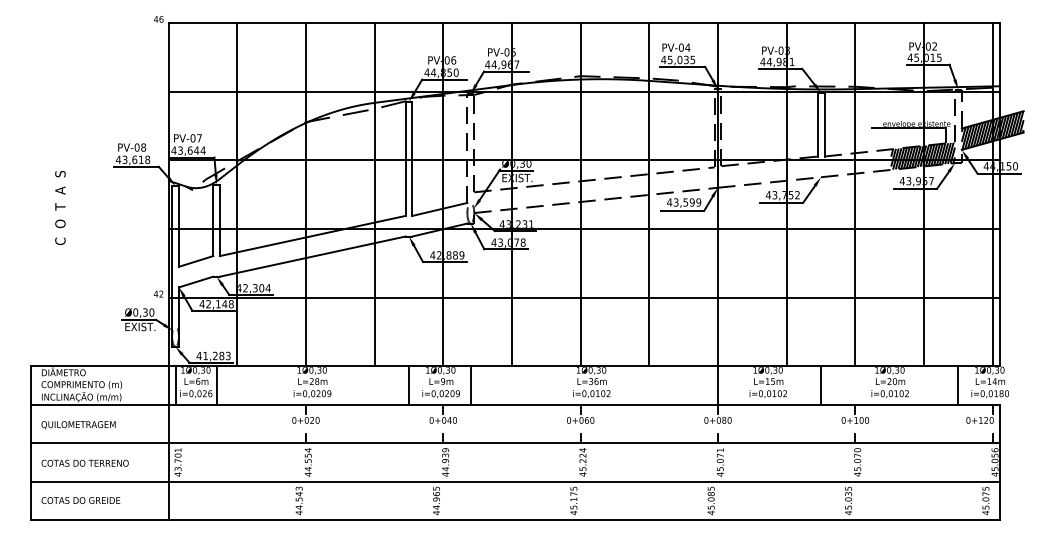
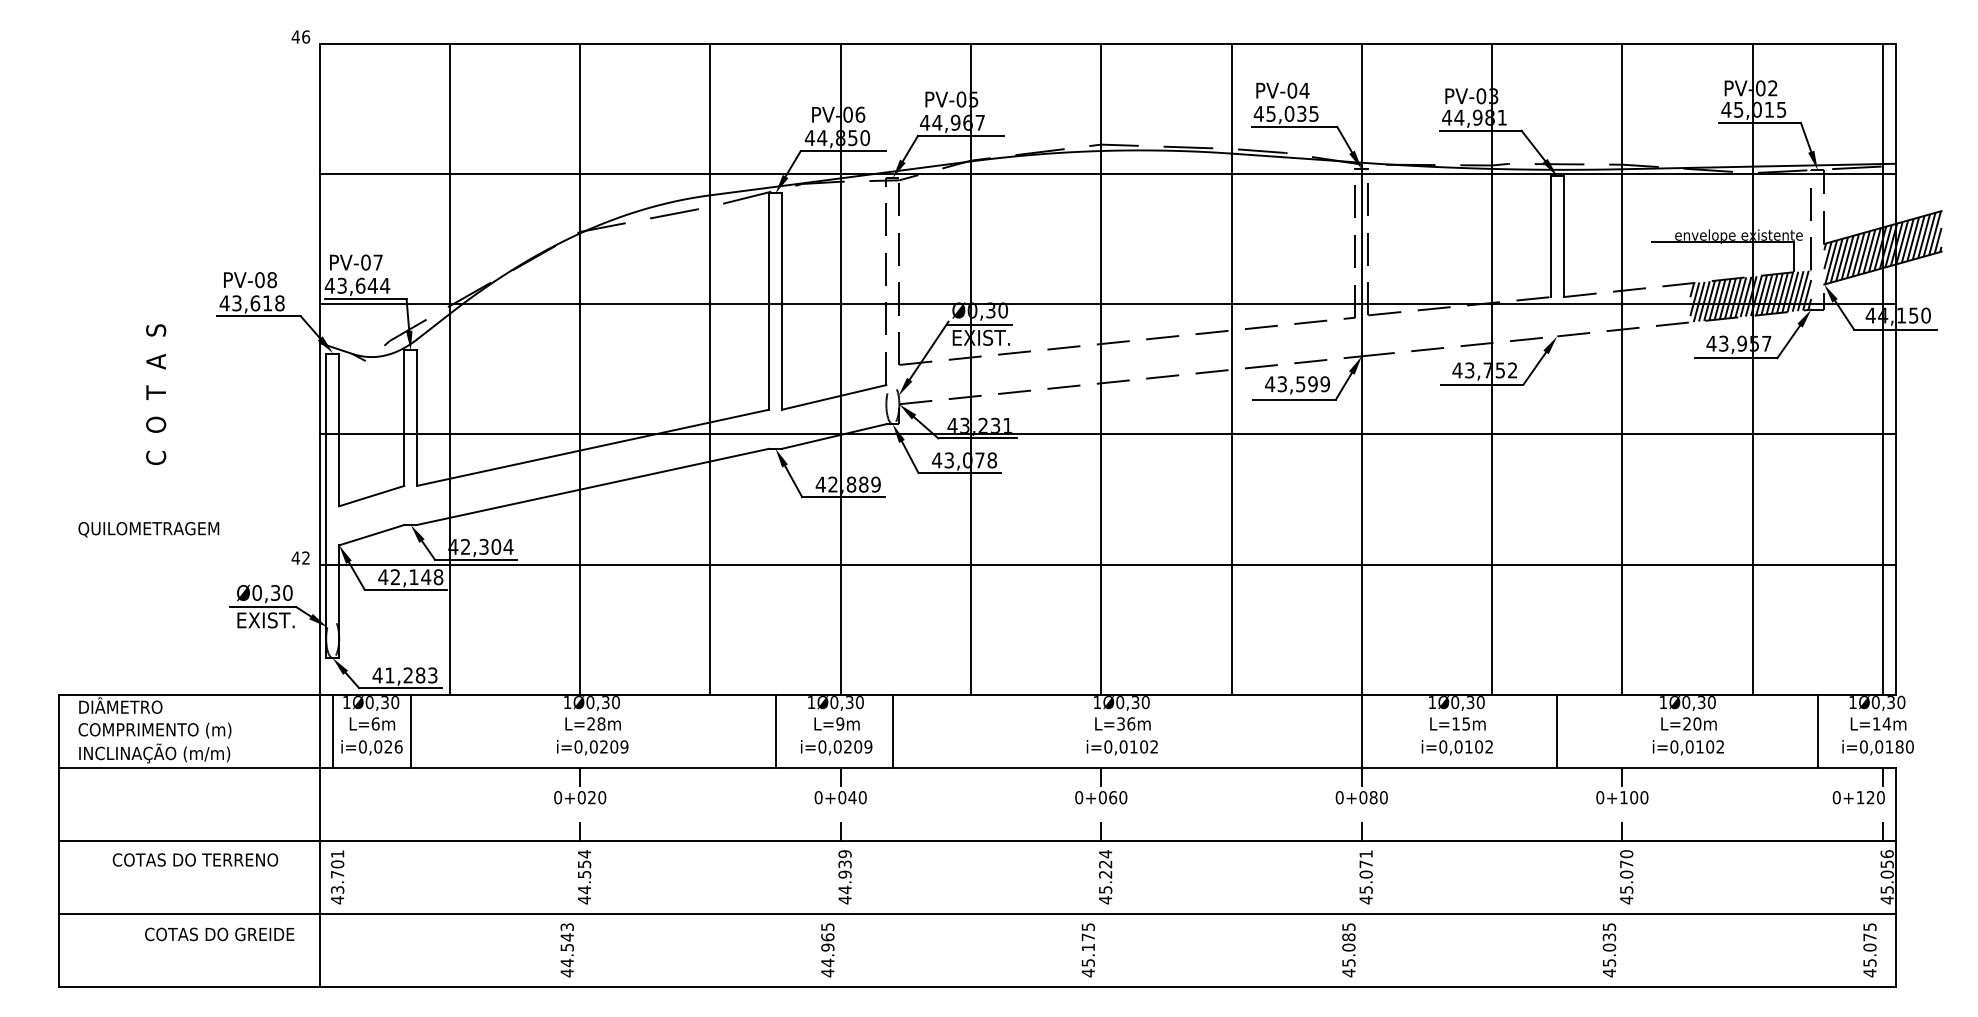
text: (60, 207) -> (156, 393), moved
text: (78, 425) -> (148, 530), moved
text: (84, 462) -> (194, 858), moved
text: (80, 500) -> (218, 934), moved

